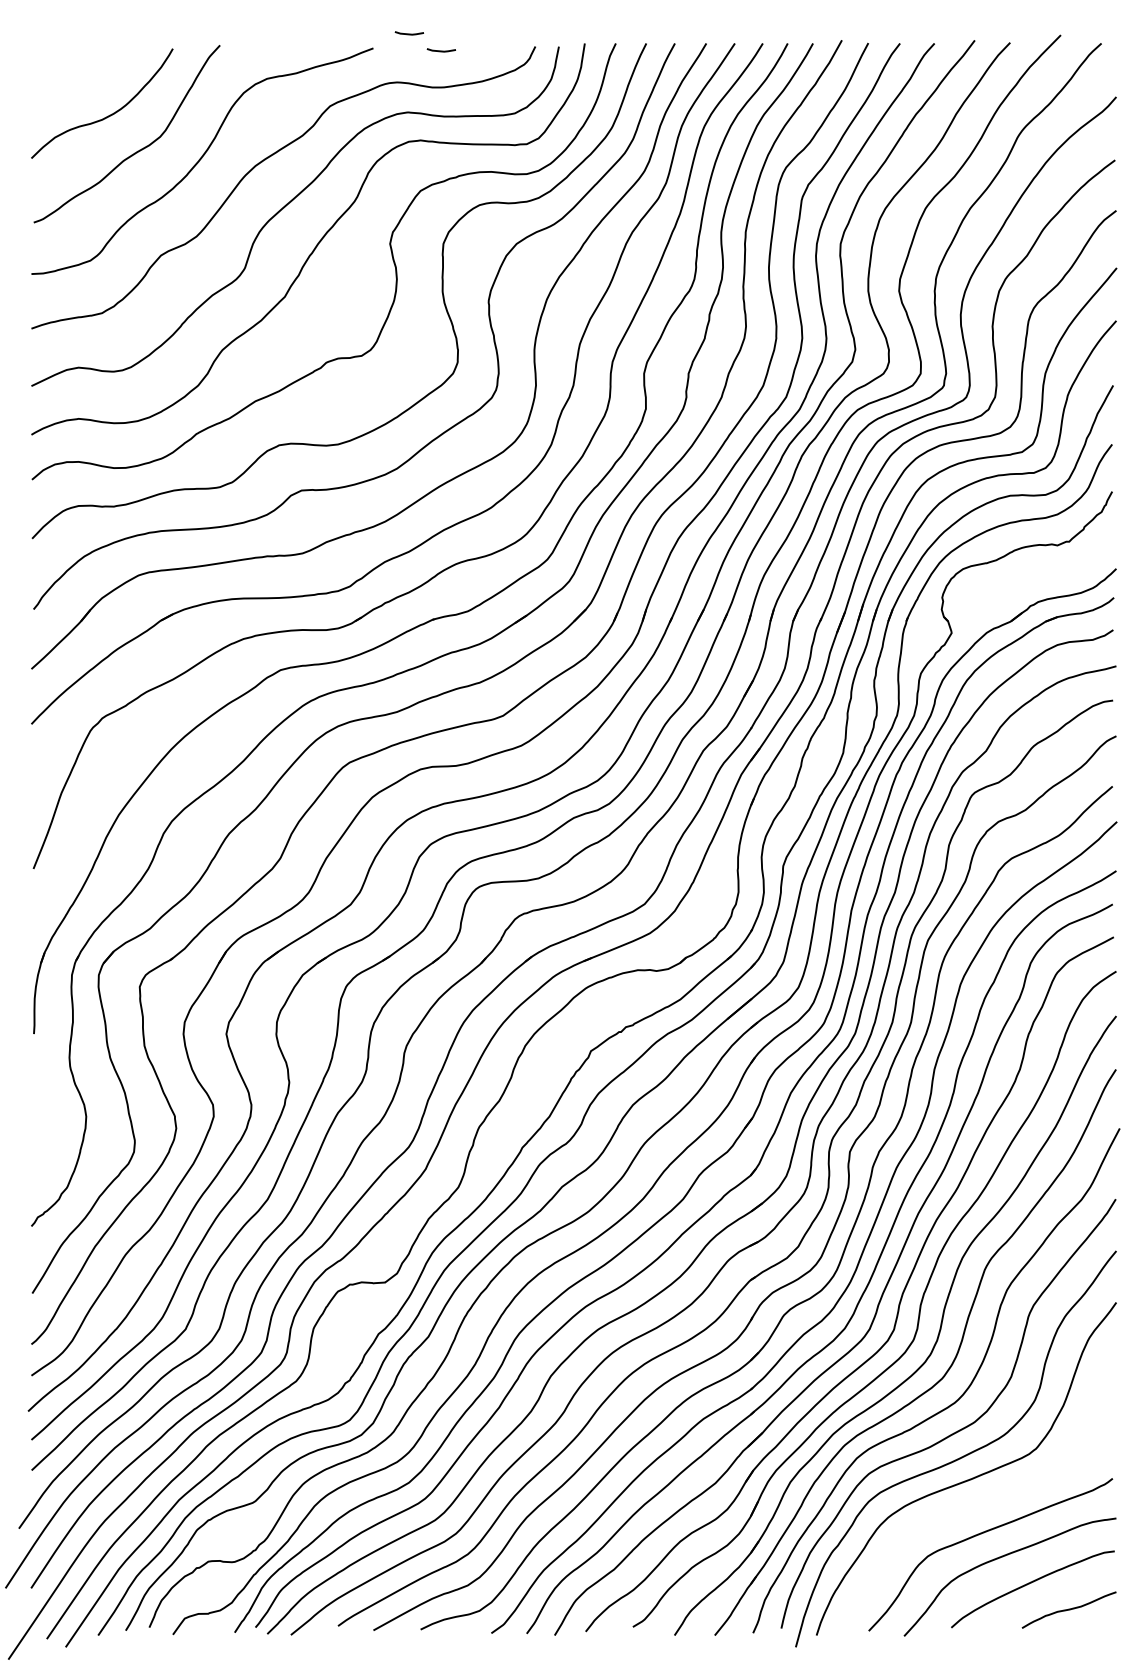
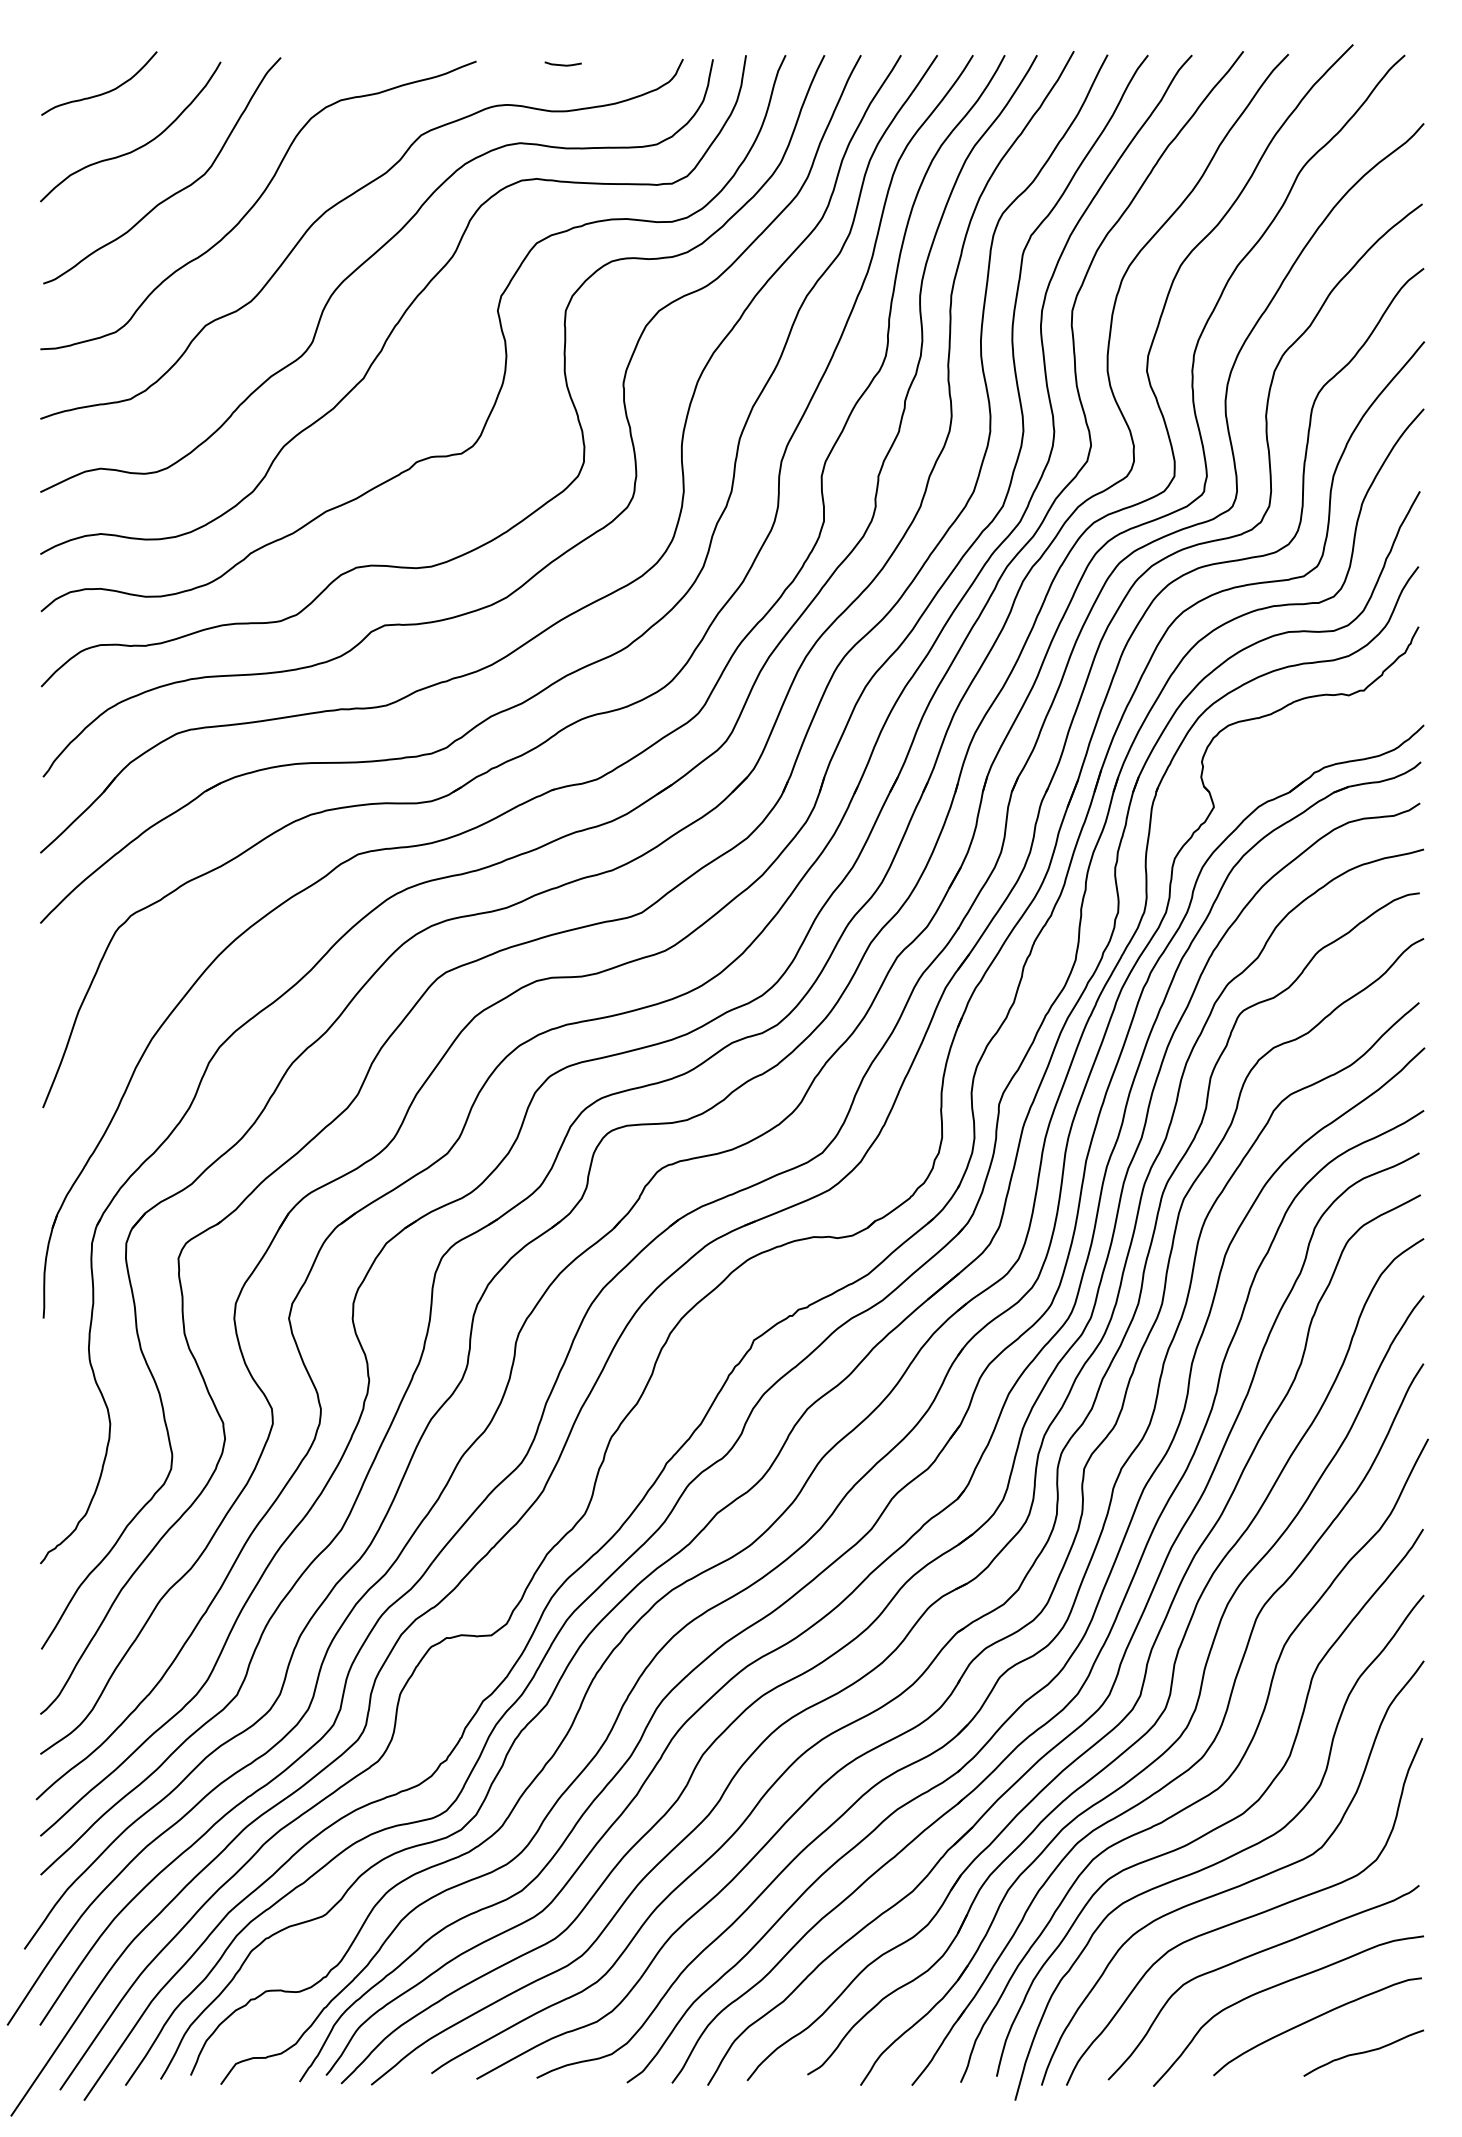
line: (408, 33) -> (521, 42), removed
curve: (80, 72) -> (102, 92), added
curve: (976, 1503) -> (1245, 1917), added

